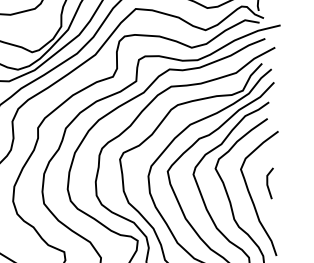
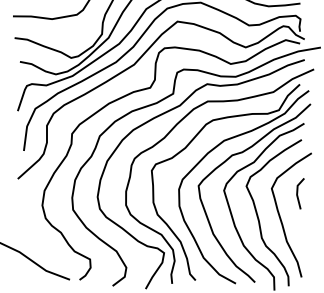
part: (270, 183) -> (300, 193), moved

